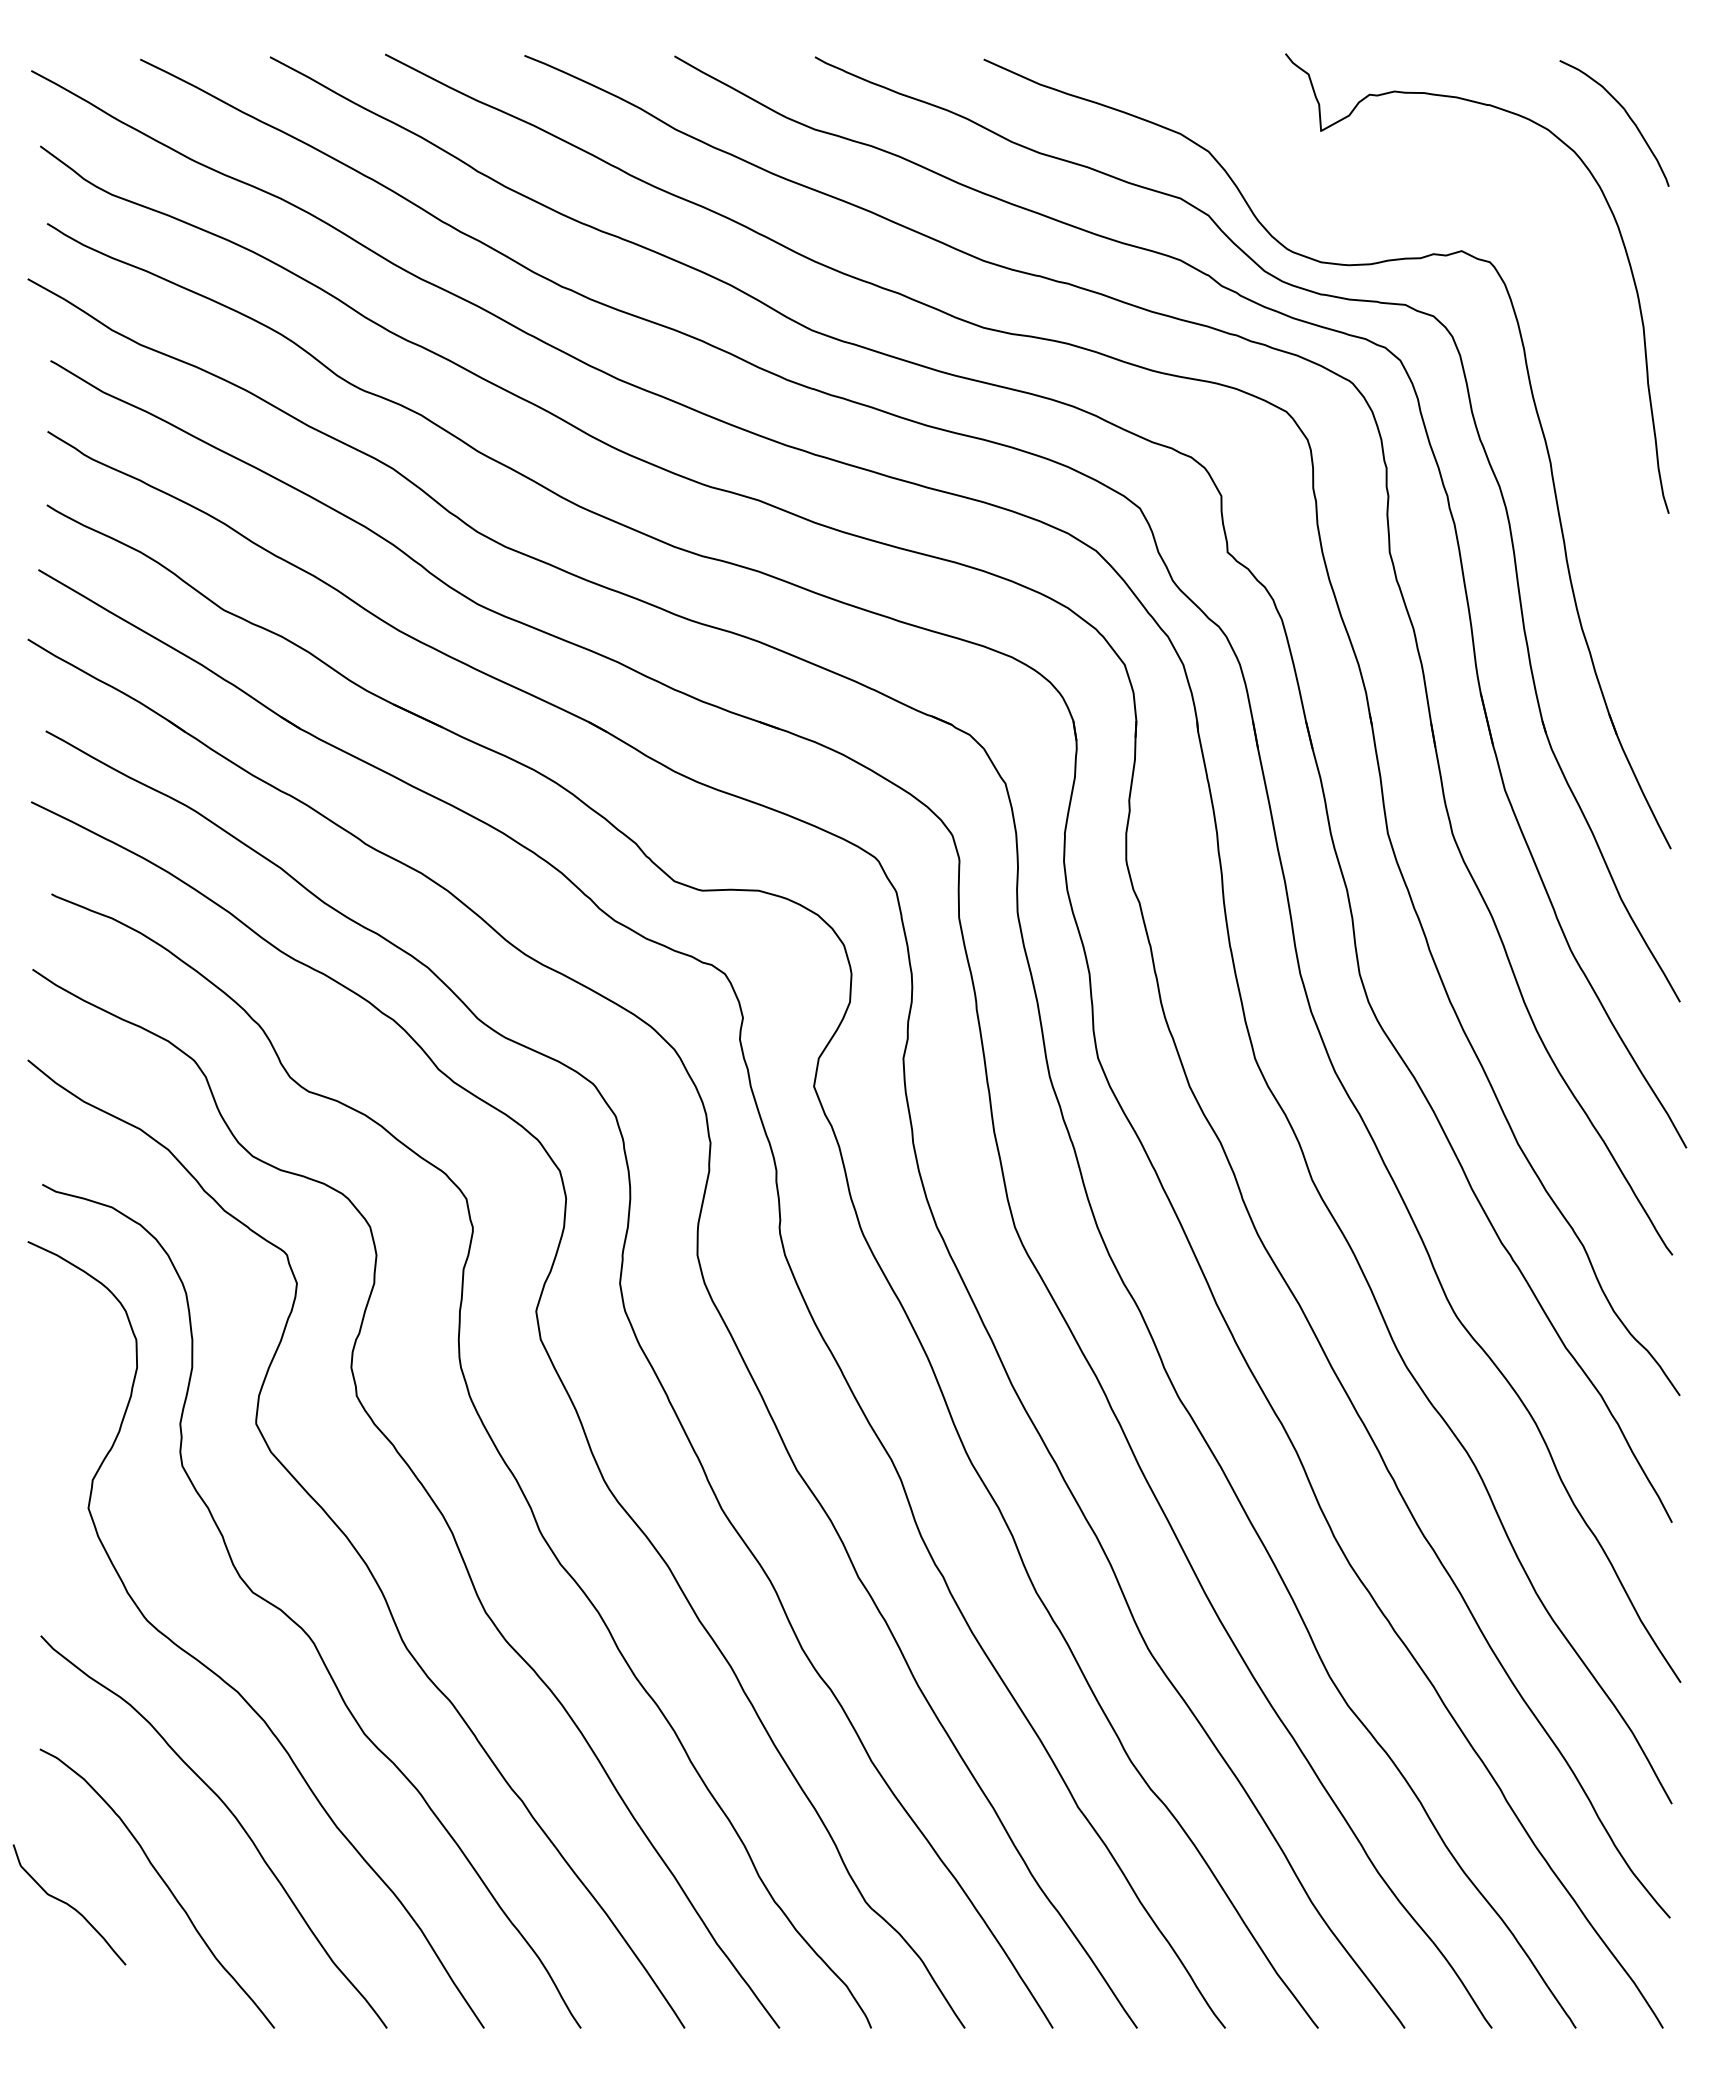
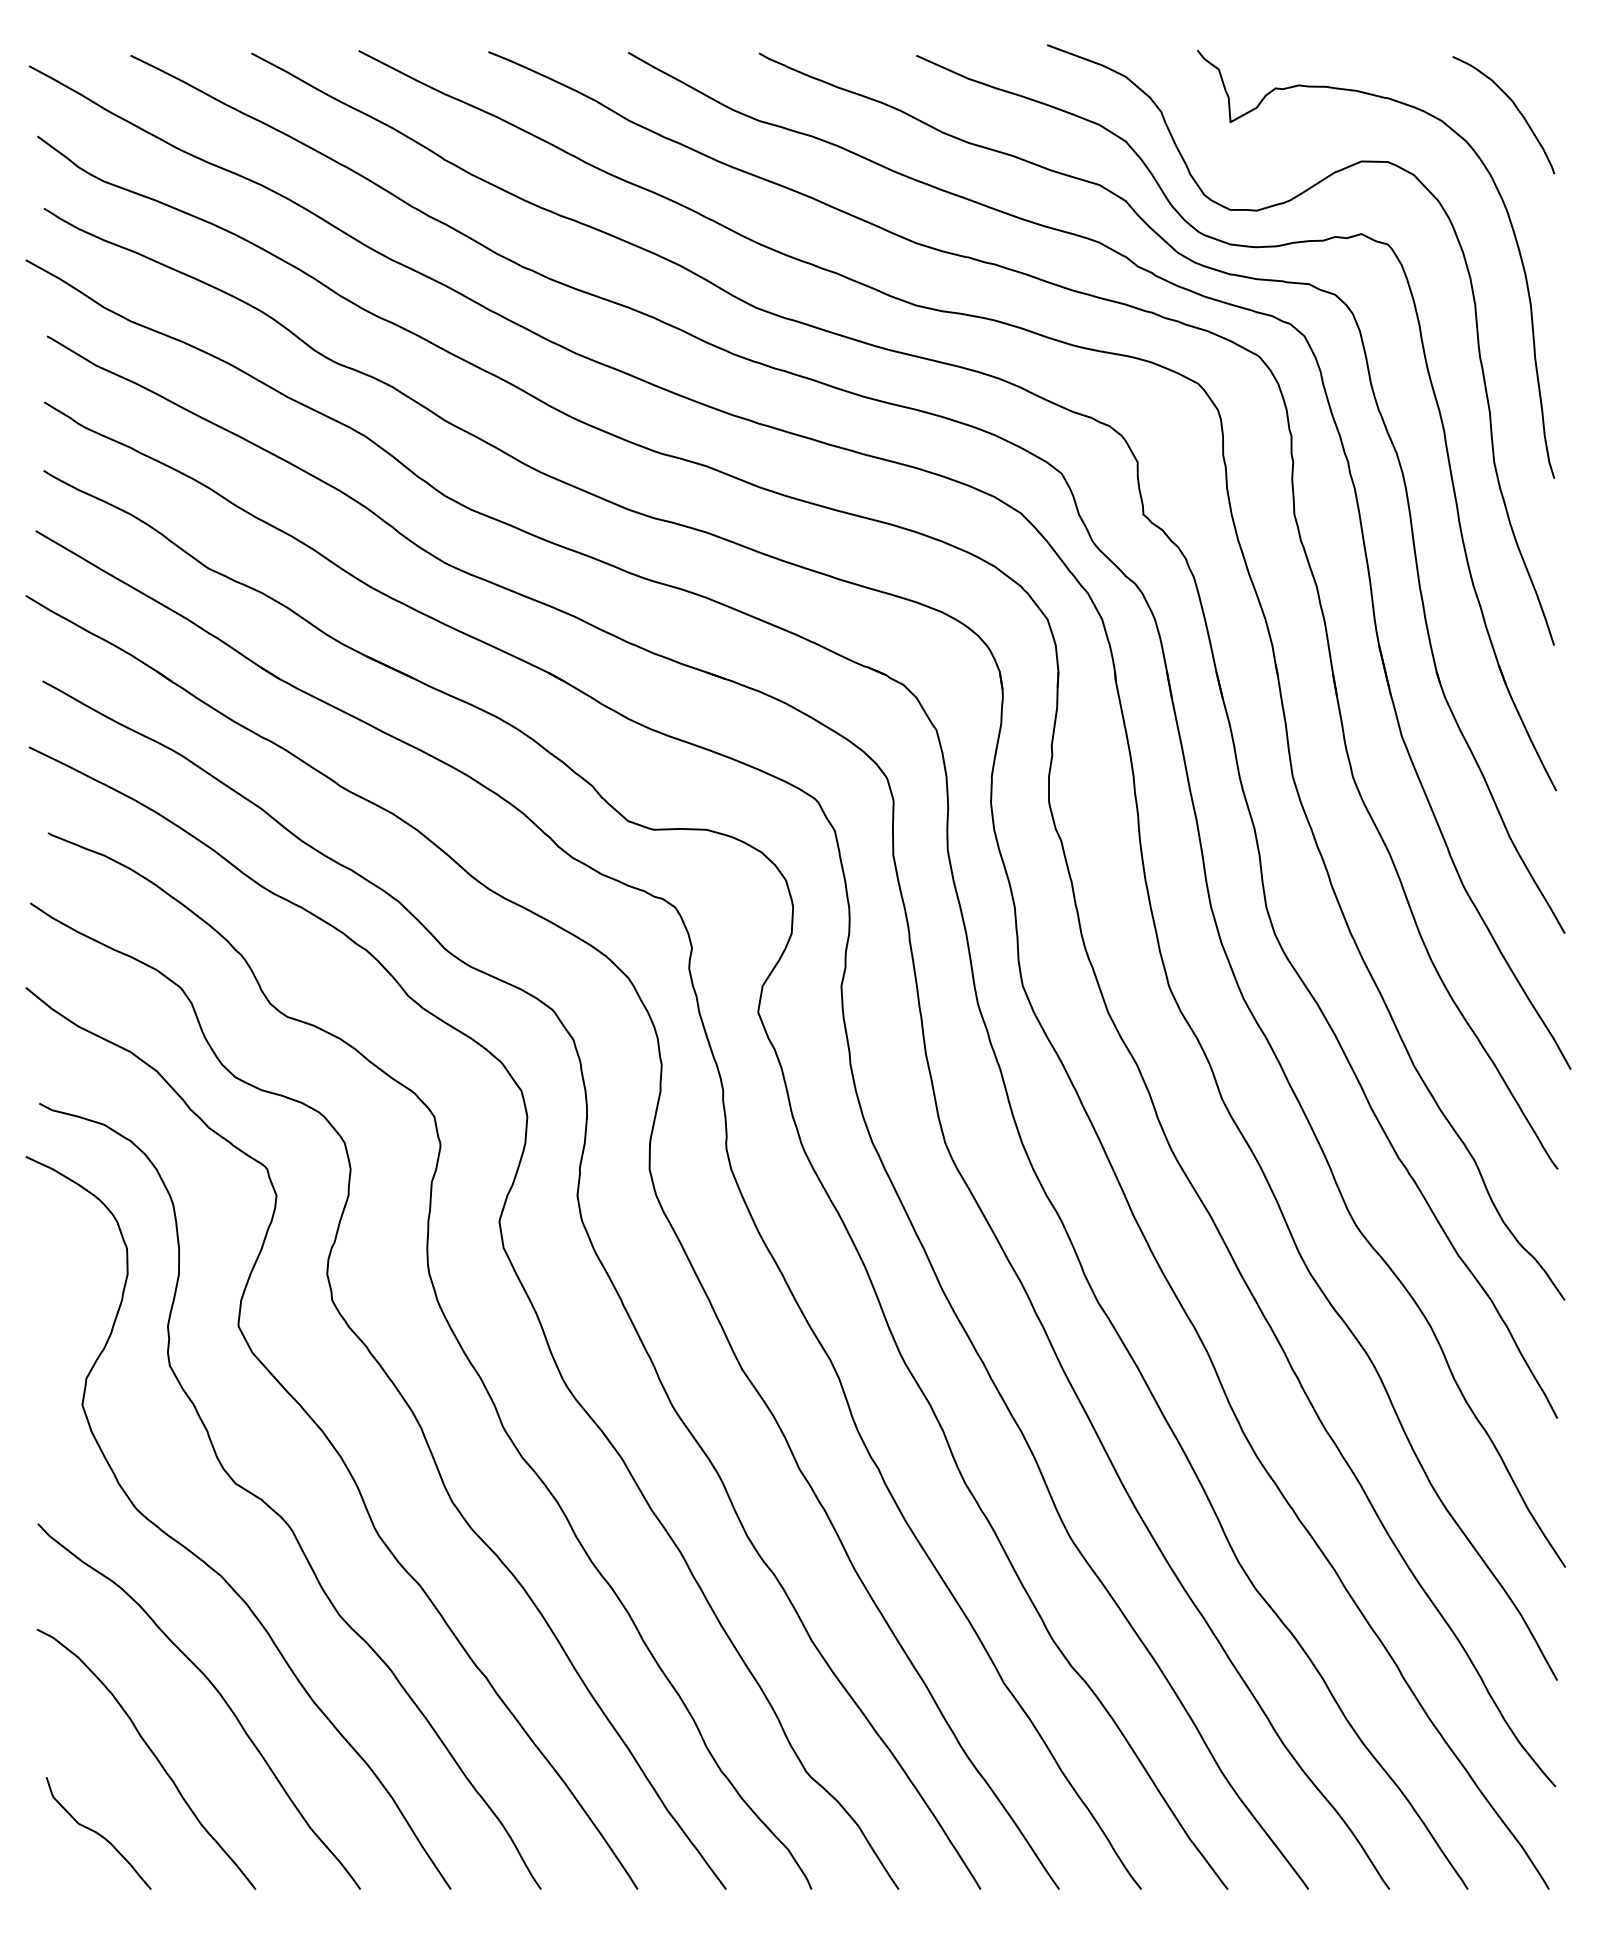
curve: (1351, 226) -> (1258, 211), added
curve: (69, 1904) -> (98, 1833), moved

